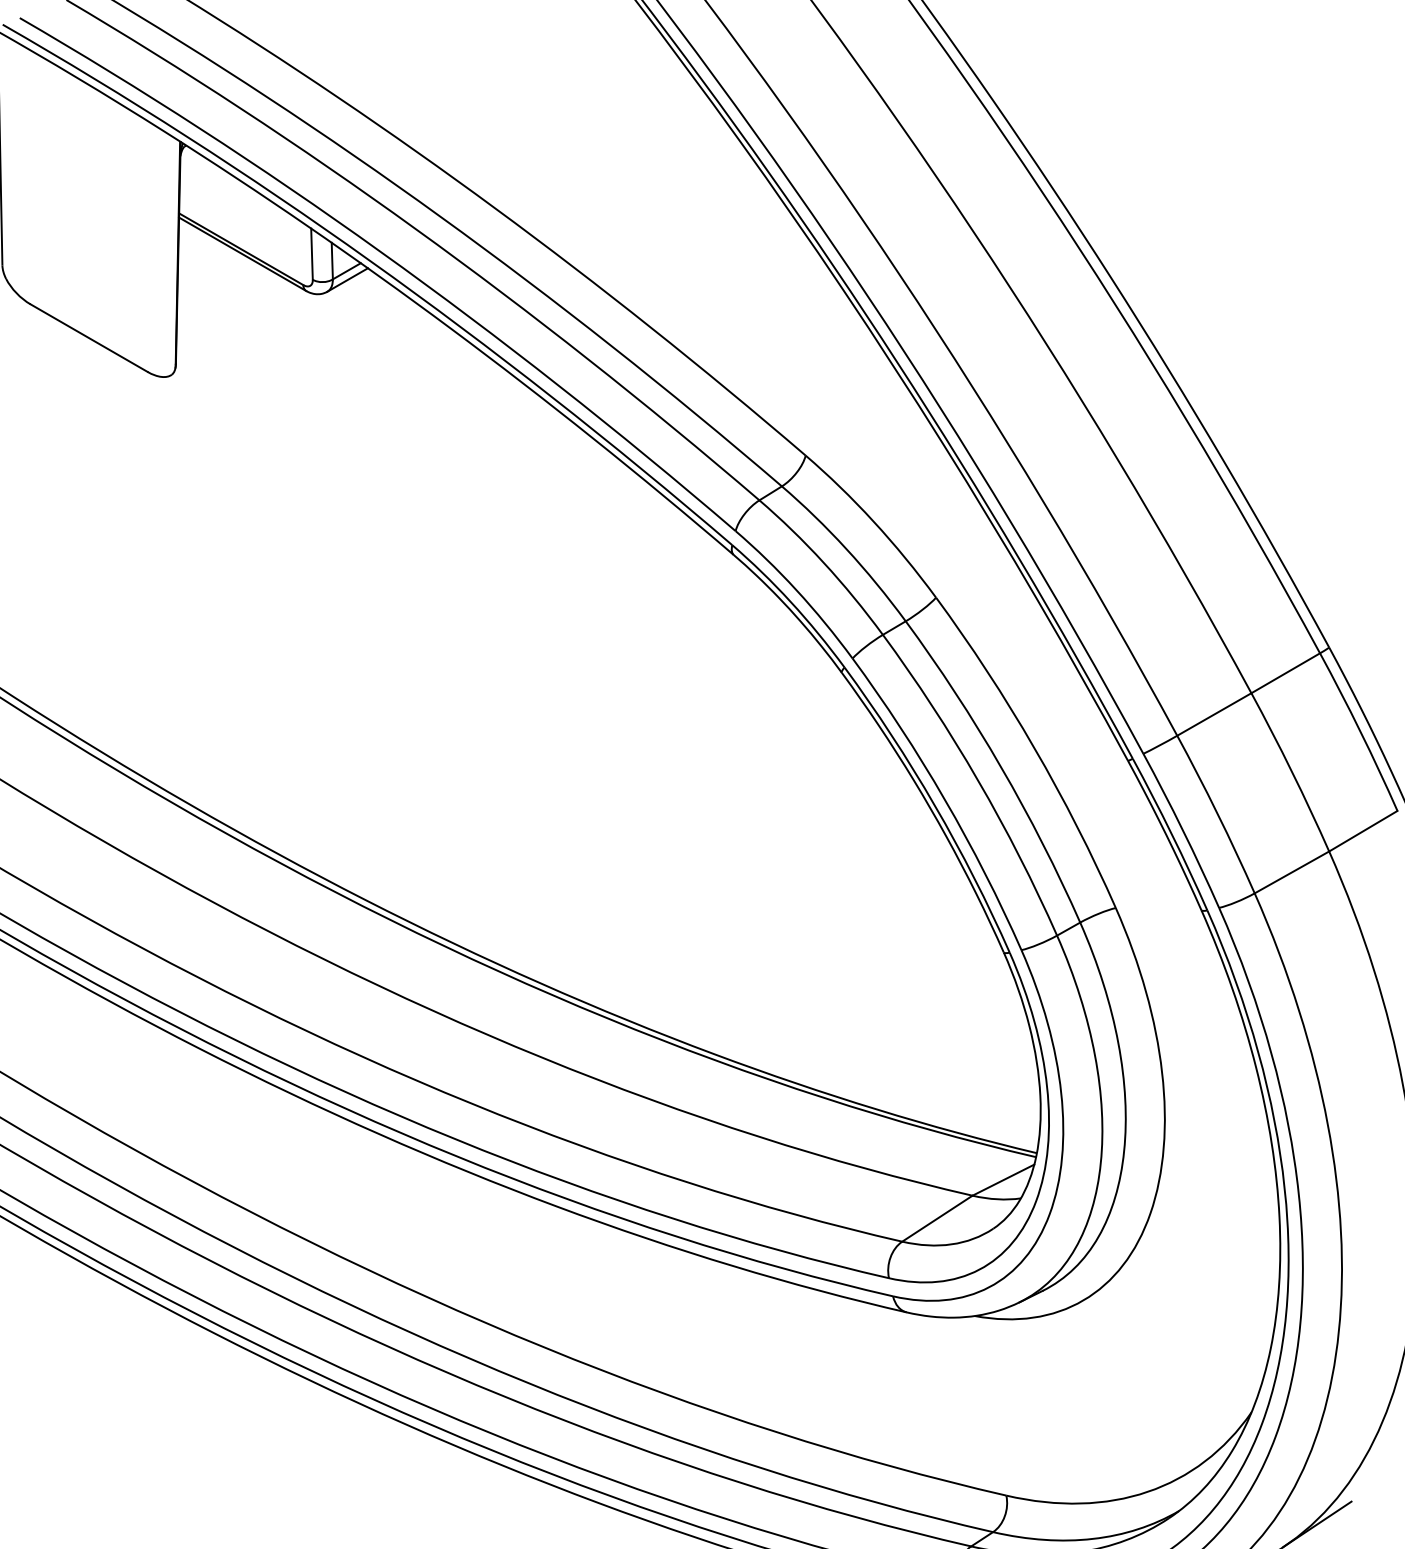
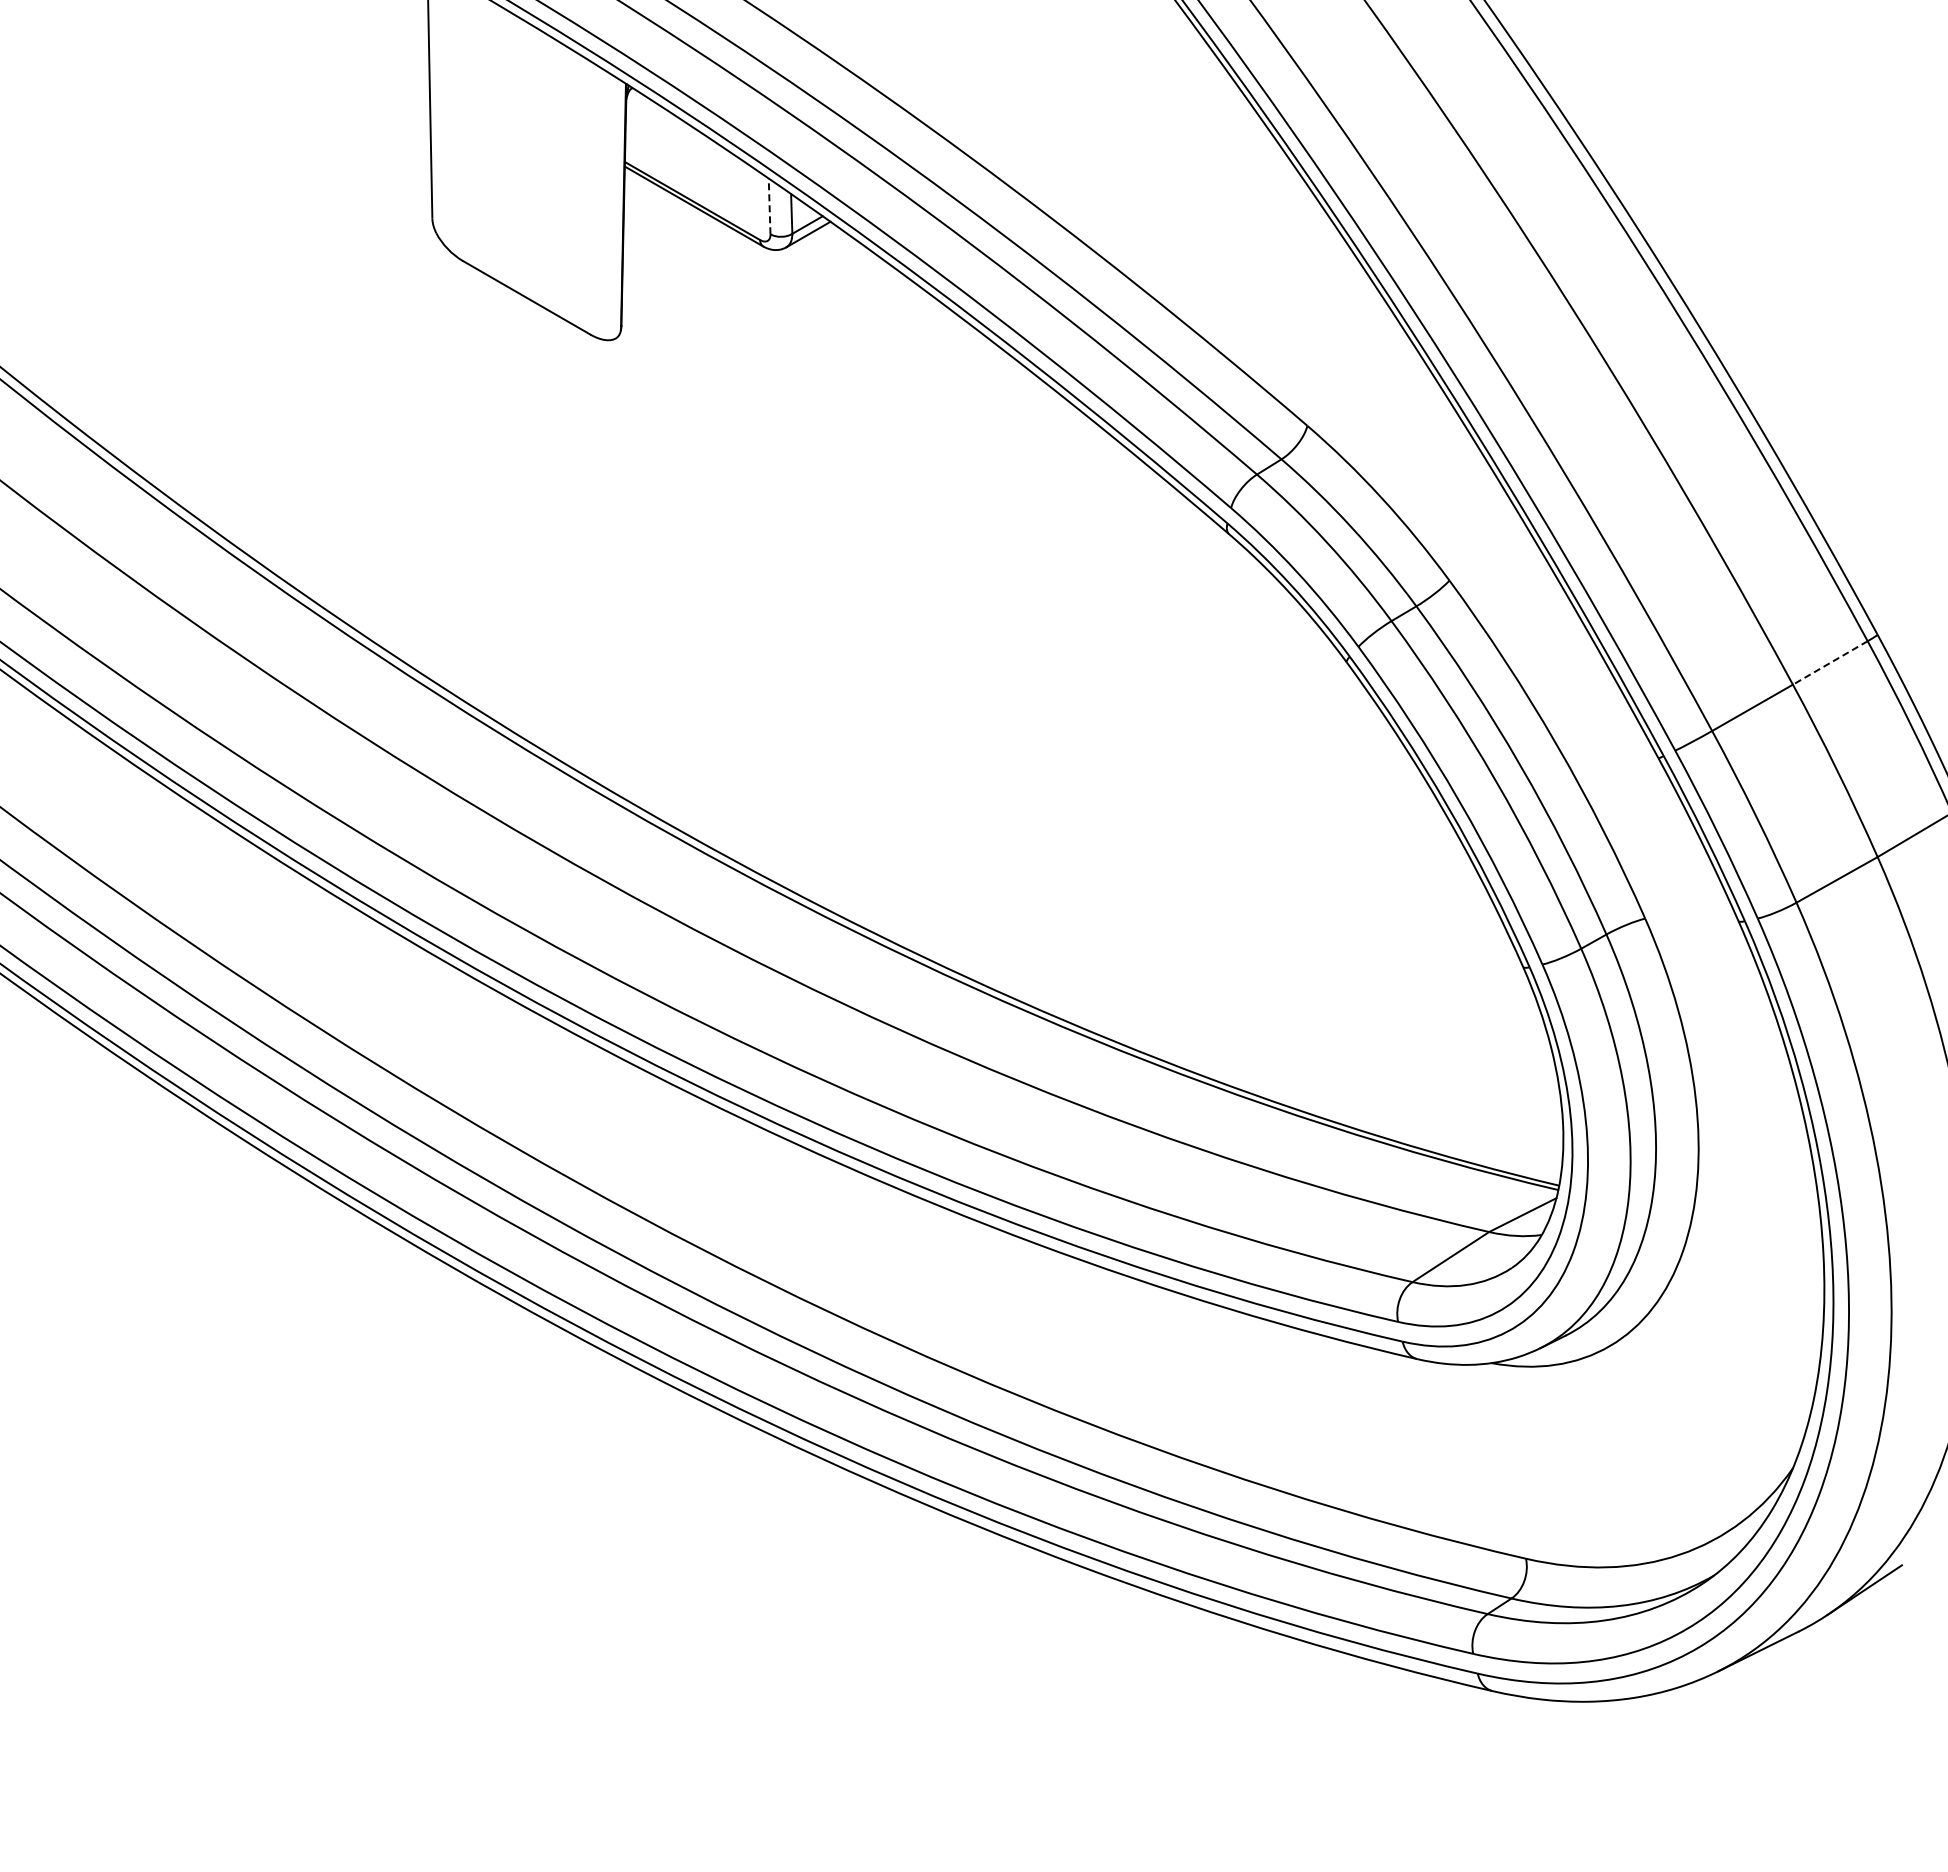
line: (311, 254) -> (769, 206), solid -> dashed
line: (1284, 673) -> (1829, 663), solid -> dashed

